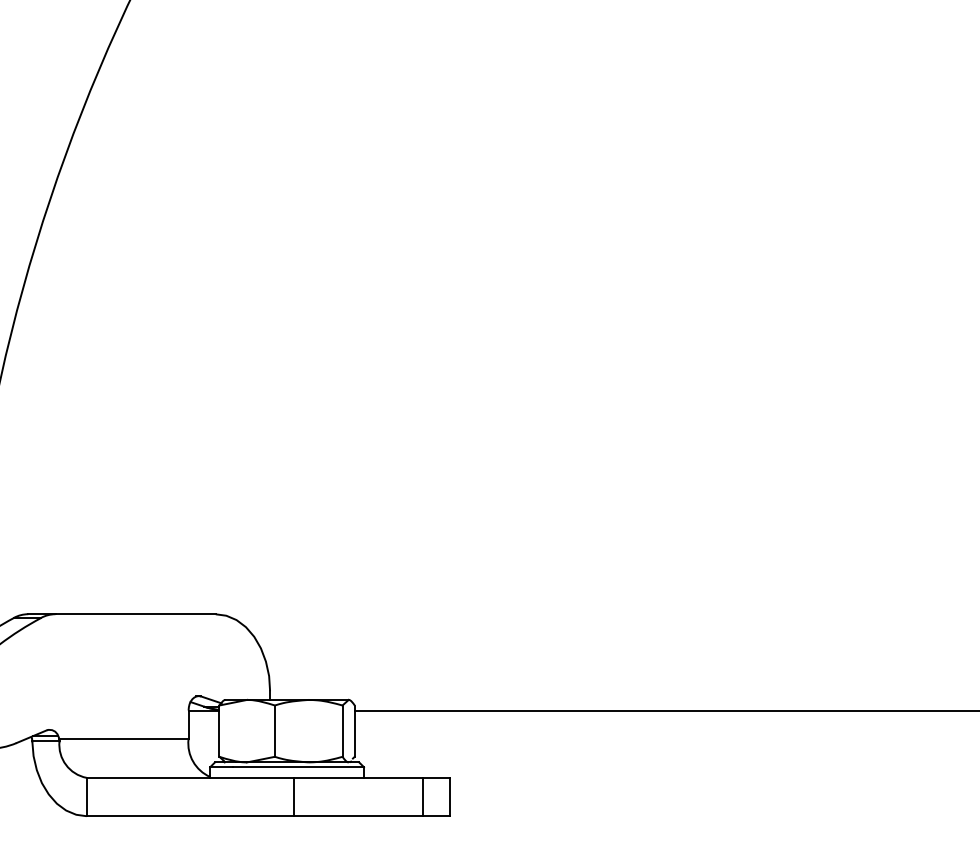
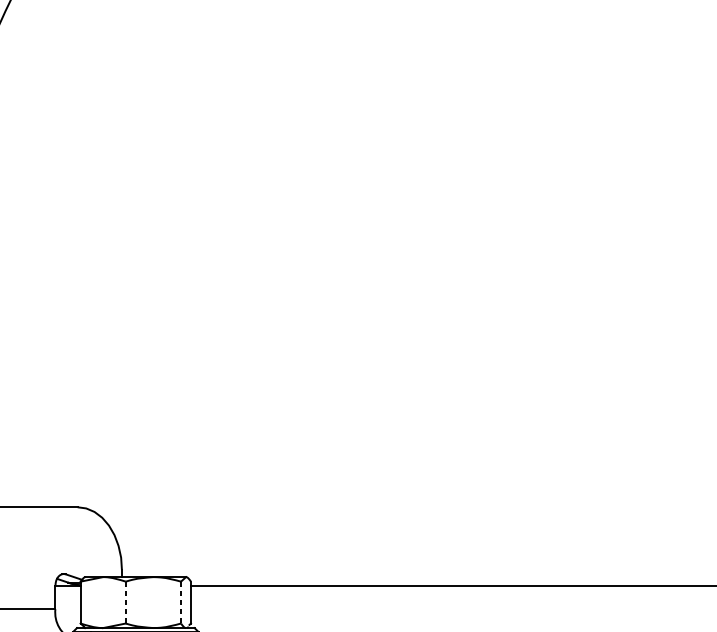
line: (274, 731) -> (125, 602), solid -> dashed
line: (342, 731) -> (180, 602), solid -> dashed

